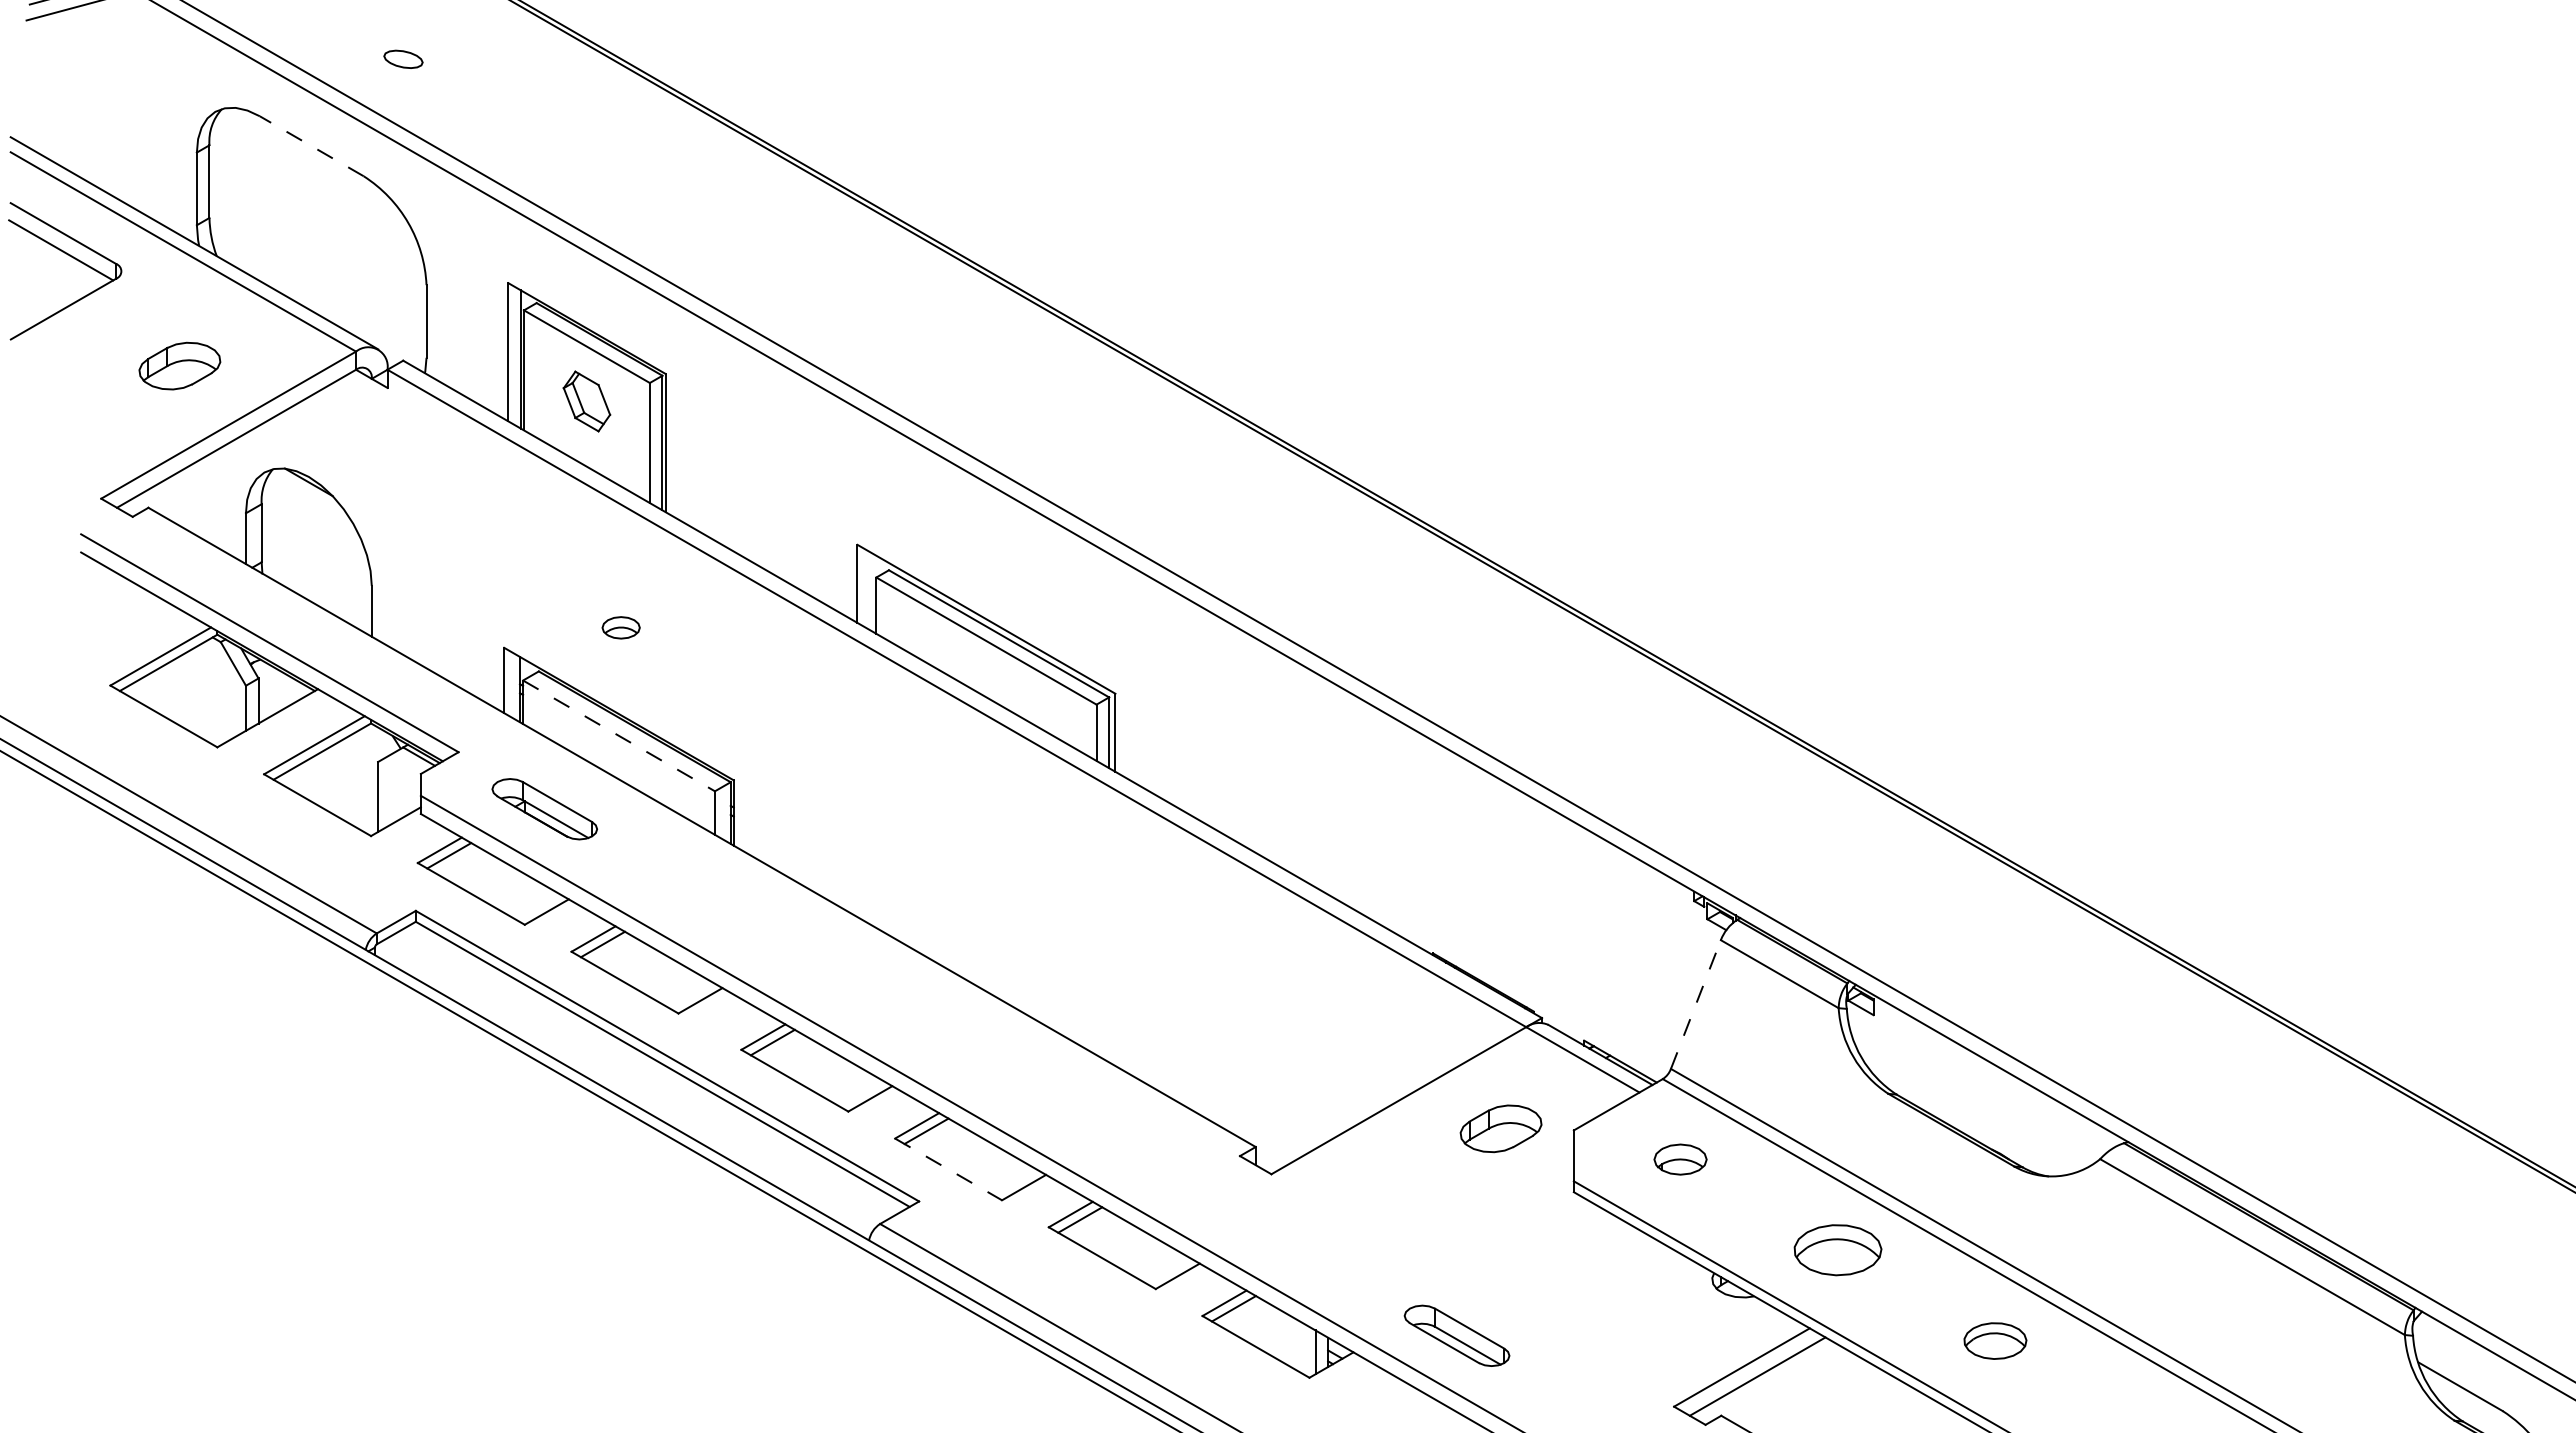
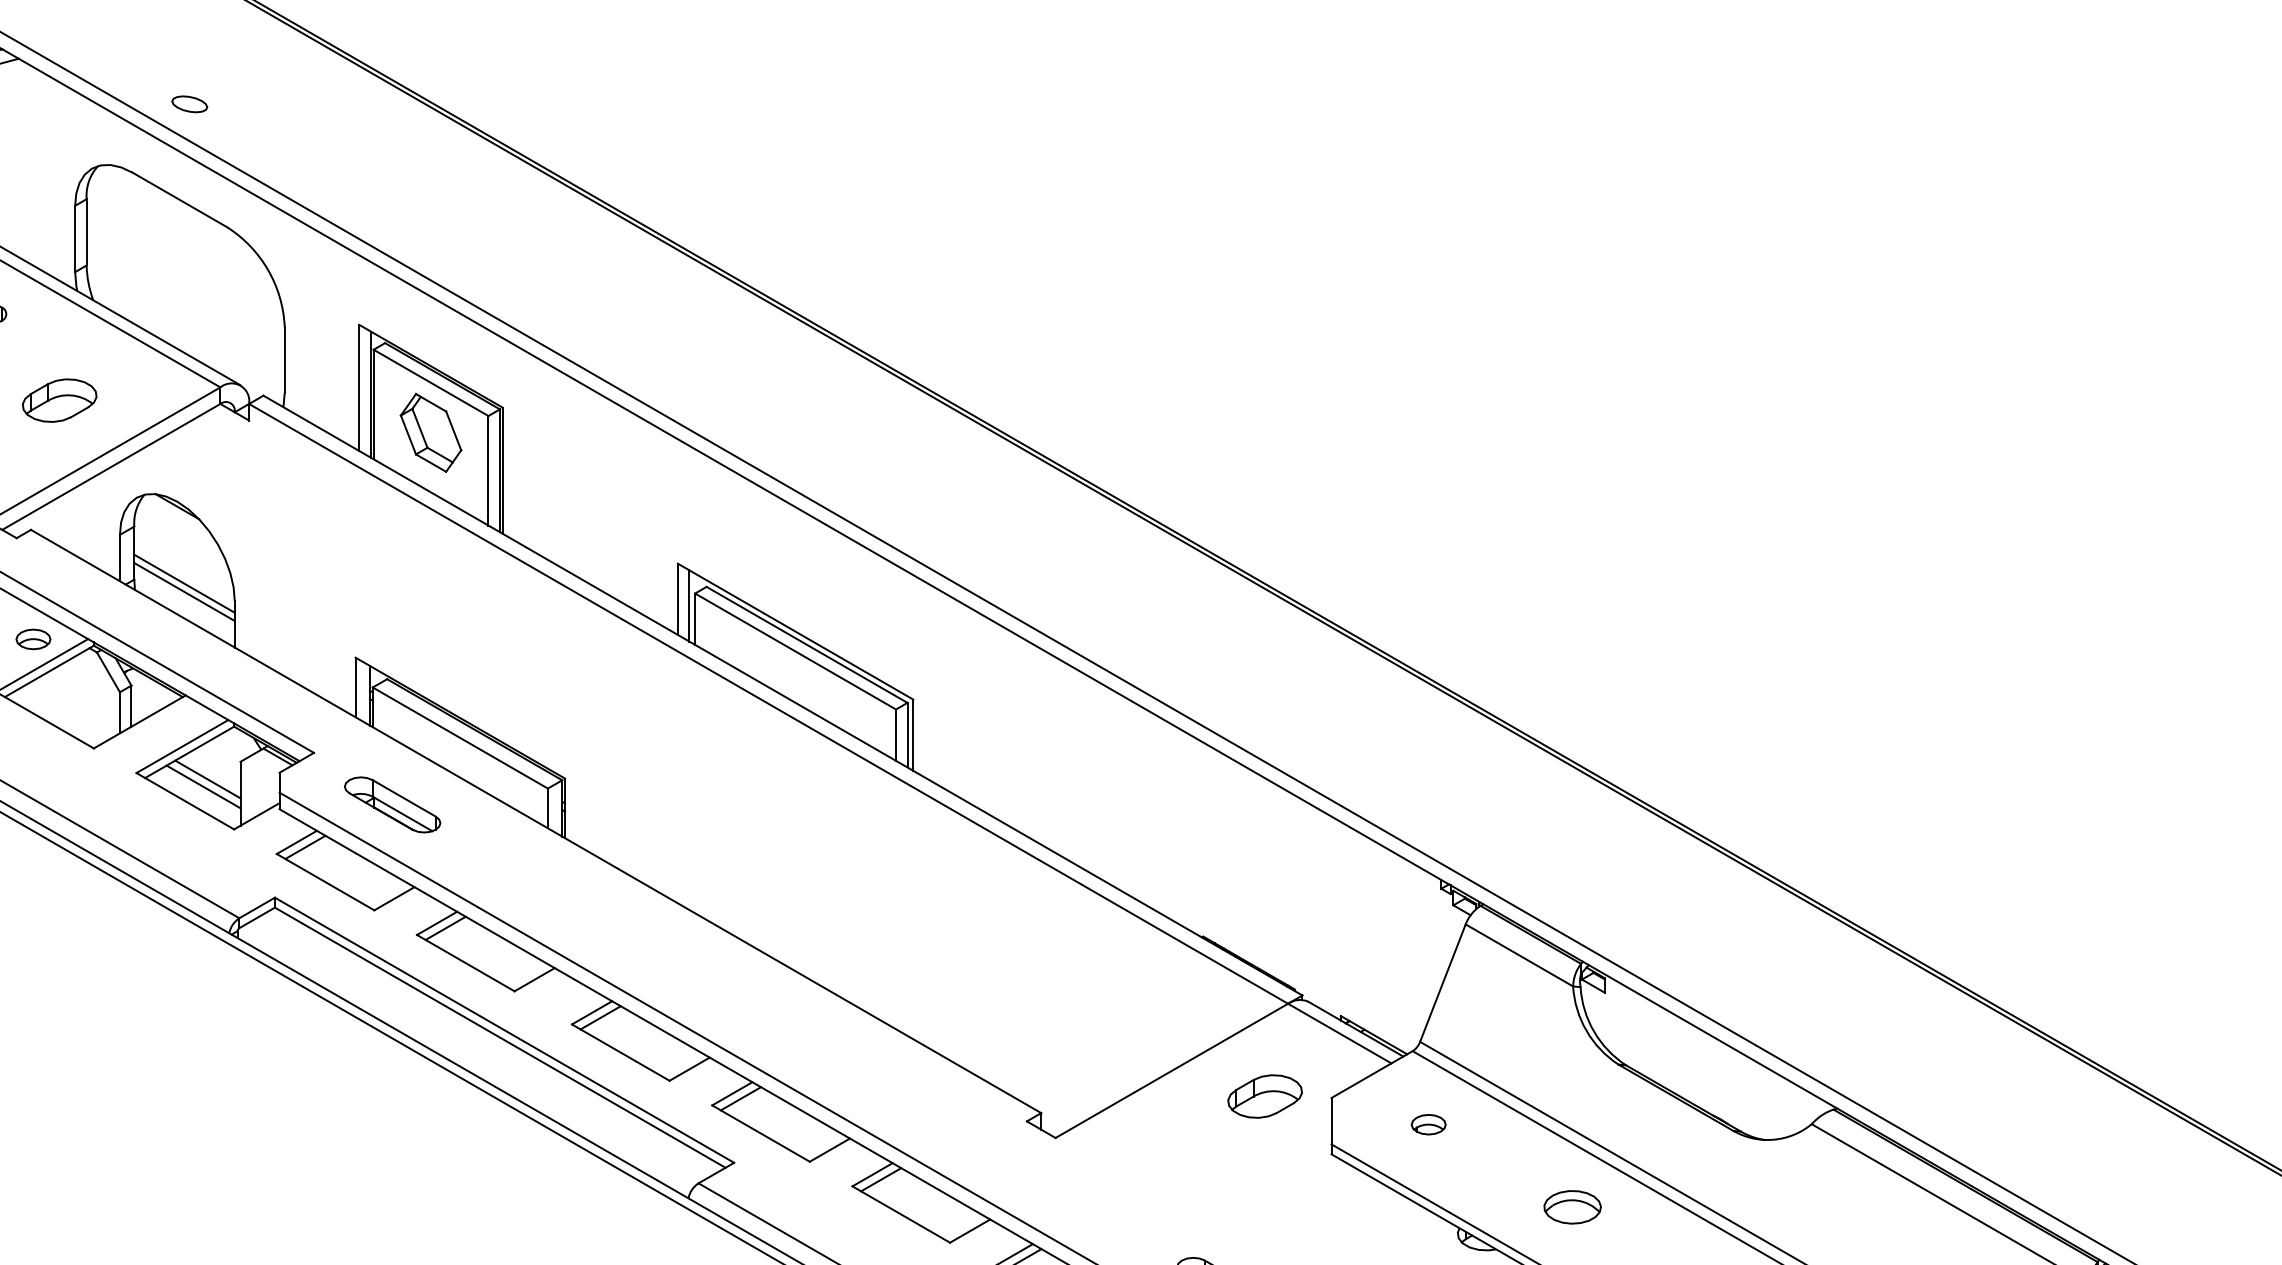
part: (403, 58) -> (189, 103), moved
line: (311, 146) -> (179, 200), dashed -> solid
part: (586, 401) -> (430, 432), size x1.43
line: (316, 566) -> (184, 583), added
line: (316, 575) -> (184, 591), added
line: (870, 591) -> (689, 606), added
part: (620, 627) -> (32, 639), moved
line: (619, 735) -> (460, 737), dashed -> solid
line: (342, 780) -> (208, 778), added
line: (337, 789) -> (203, 786), added
line: (1696, 1004) -> (1443, 983), dashed -> solid
part: (1679, 1159) -> (1427, 1124), size x0.71
line: (948, 1169) -> (760, 1133), dashed -> solid
part: (1838, 1250) -> (1572, 1207), size x0.71

